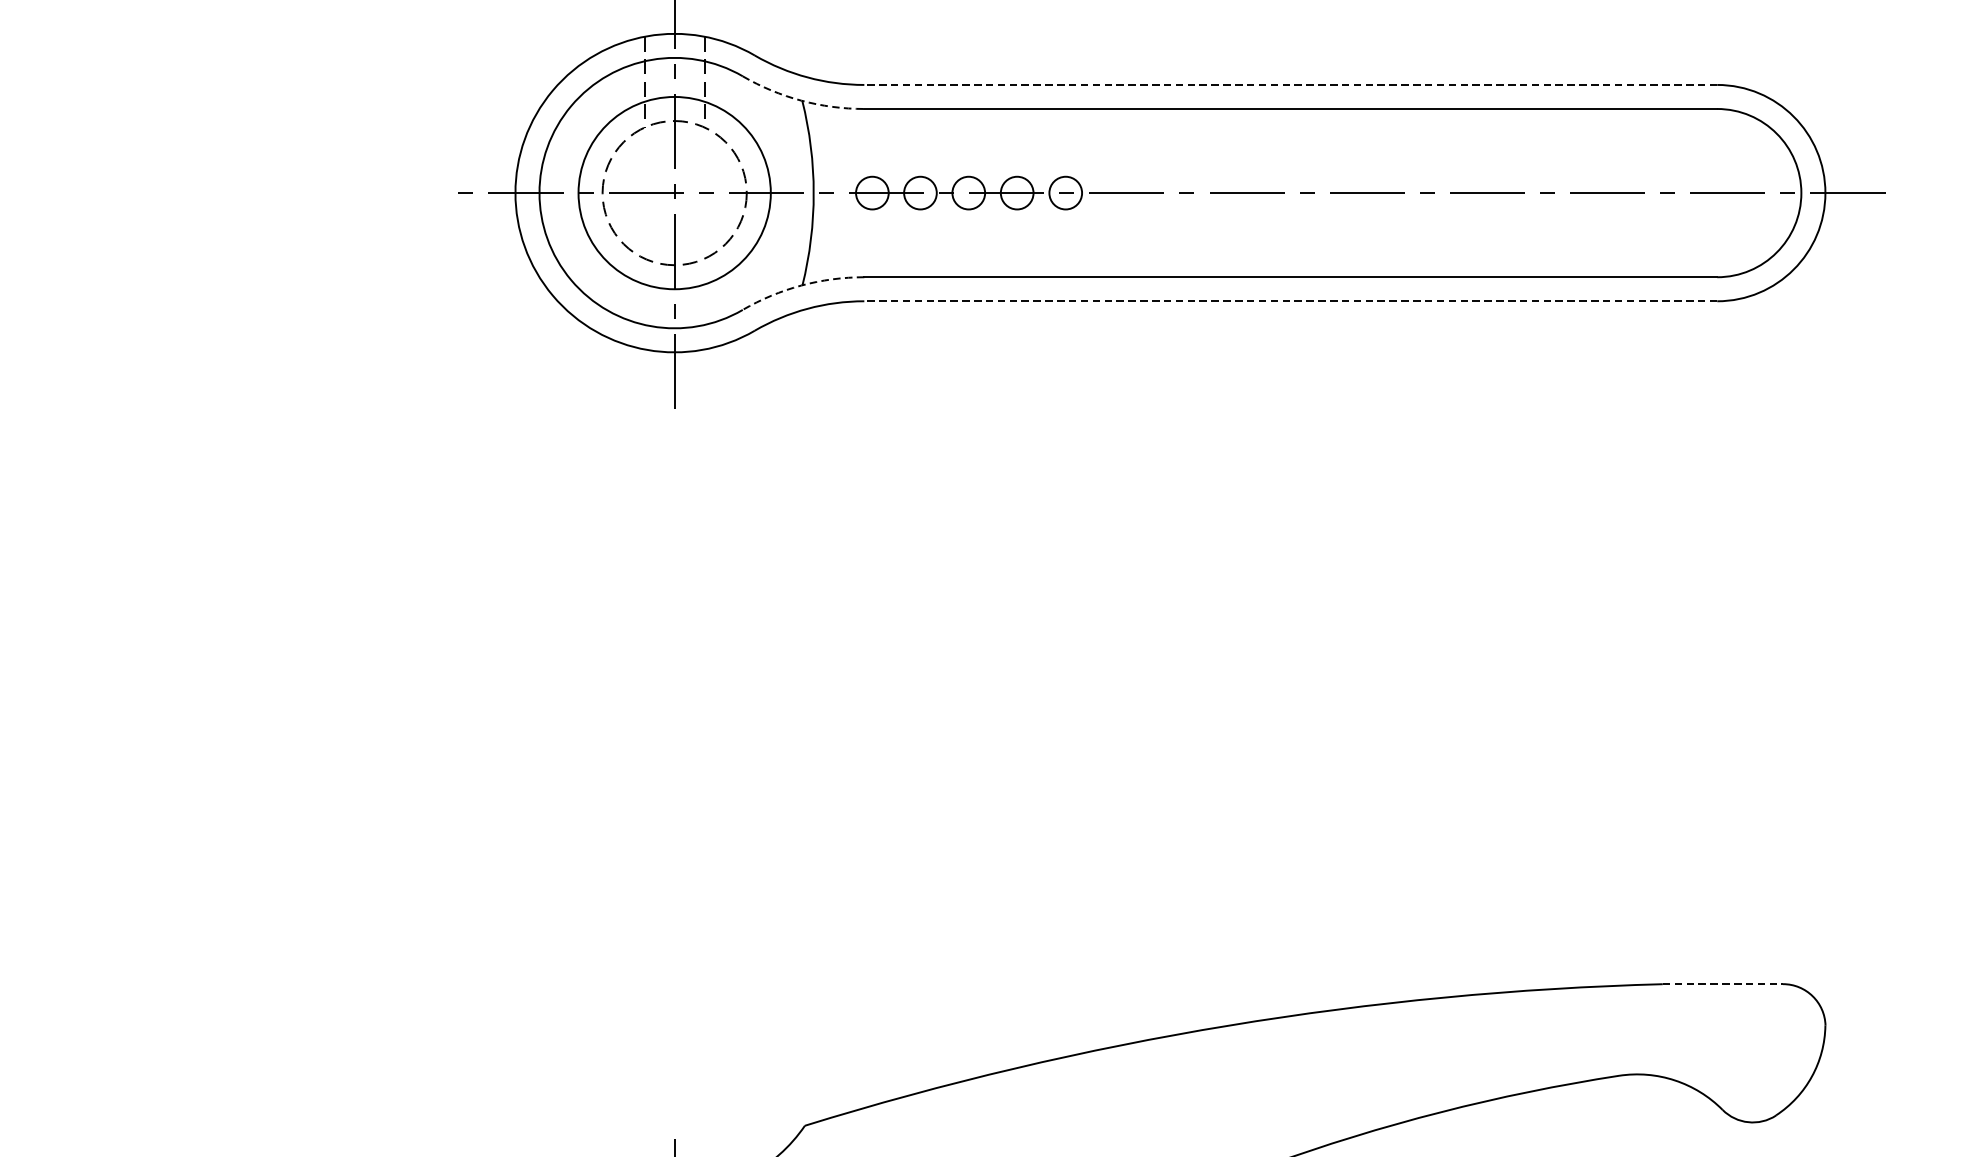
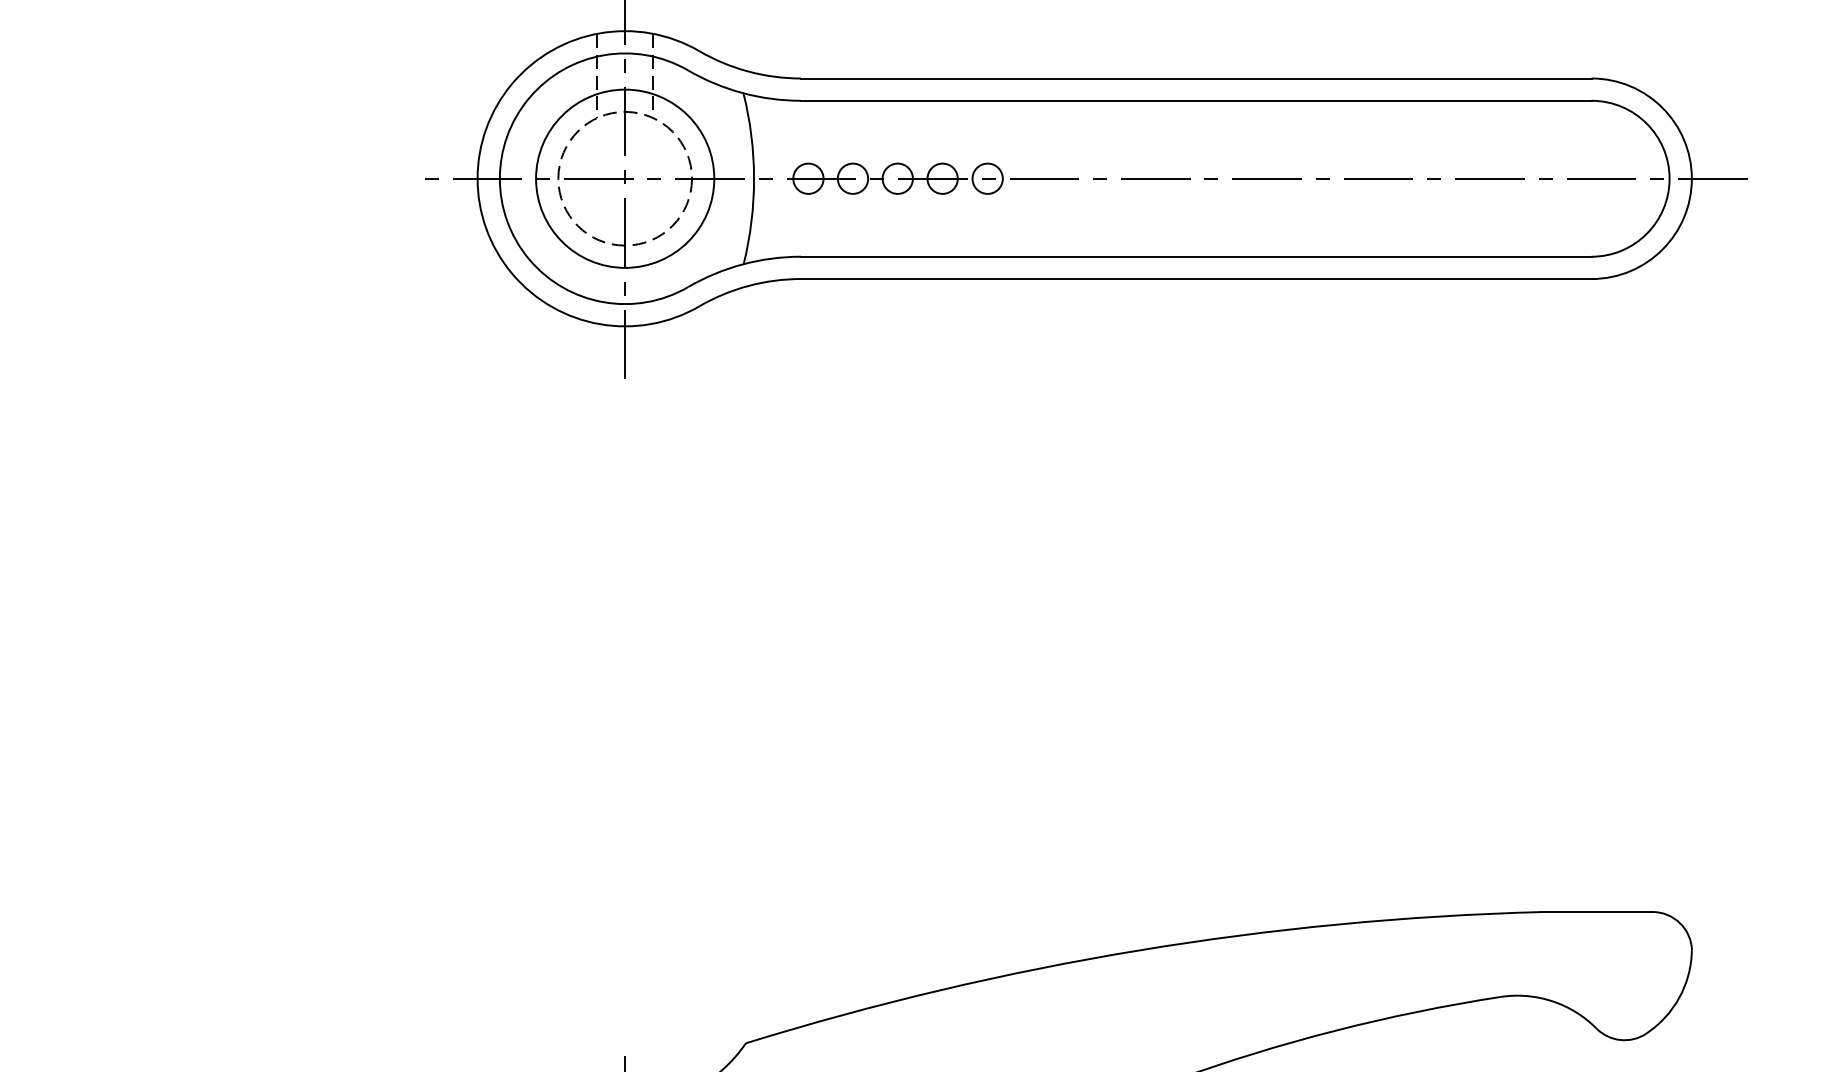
line: (1289, 84) -> (1195, 78), dashed -> solid
arc: (801, 101) -> (742, 93), dashed -> solid
arc: (801, 285) -> (742, 264), dashed -> solid
line: (1289, 301) -> (1195, 279), dashed -> solid
line: (1722, 984) -> (1596, 912), dashed -> solid

